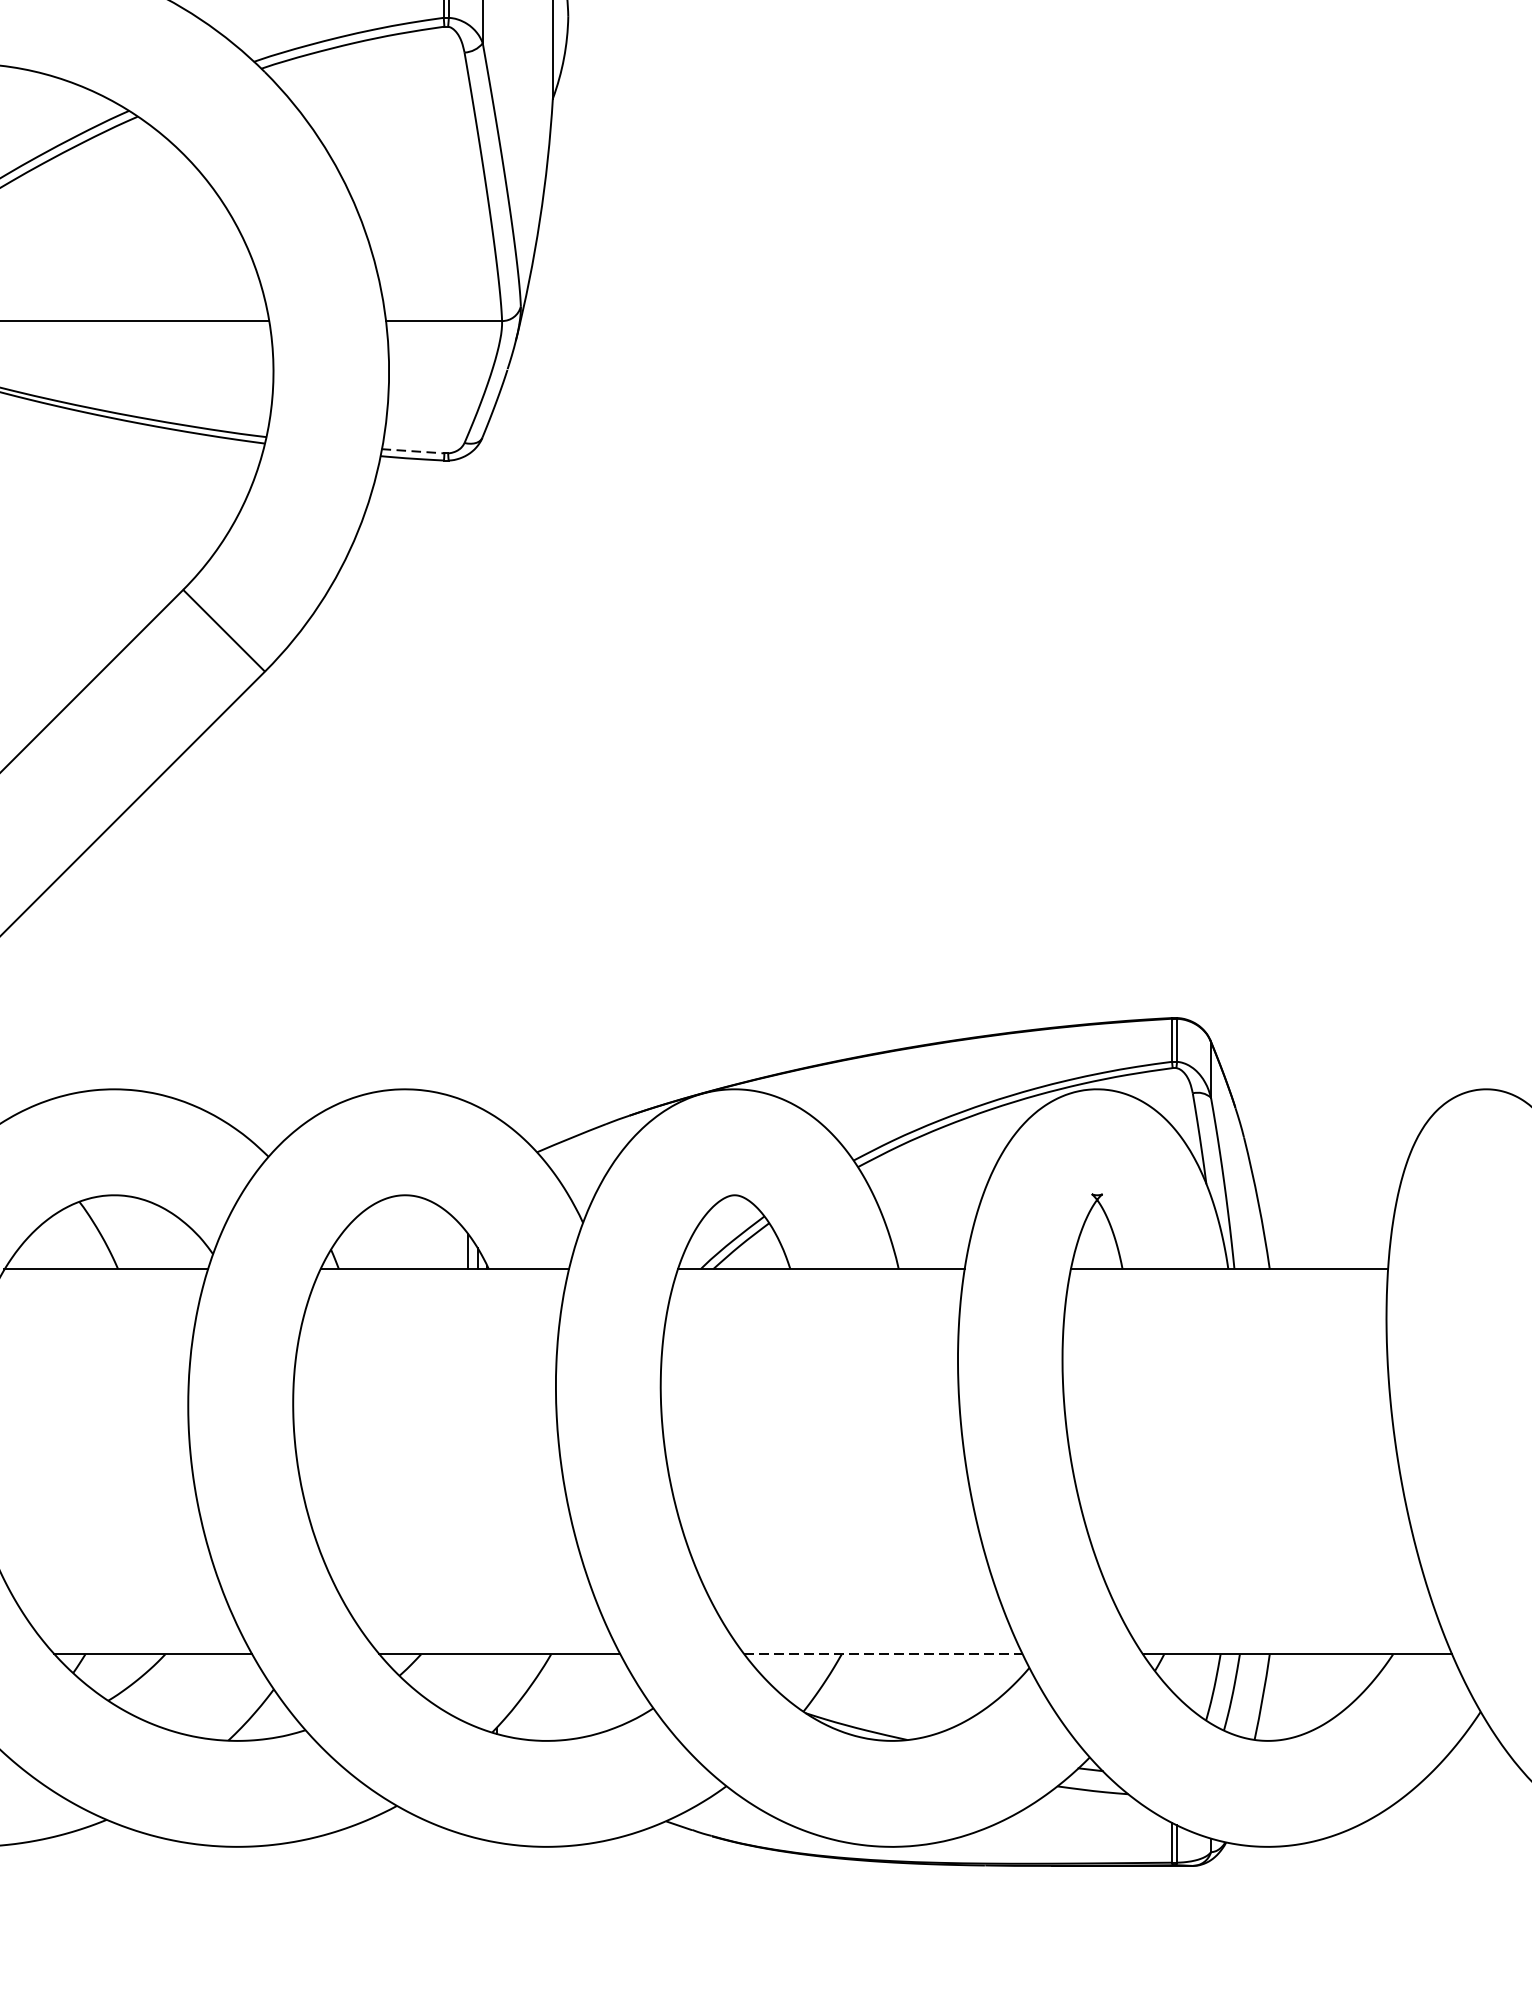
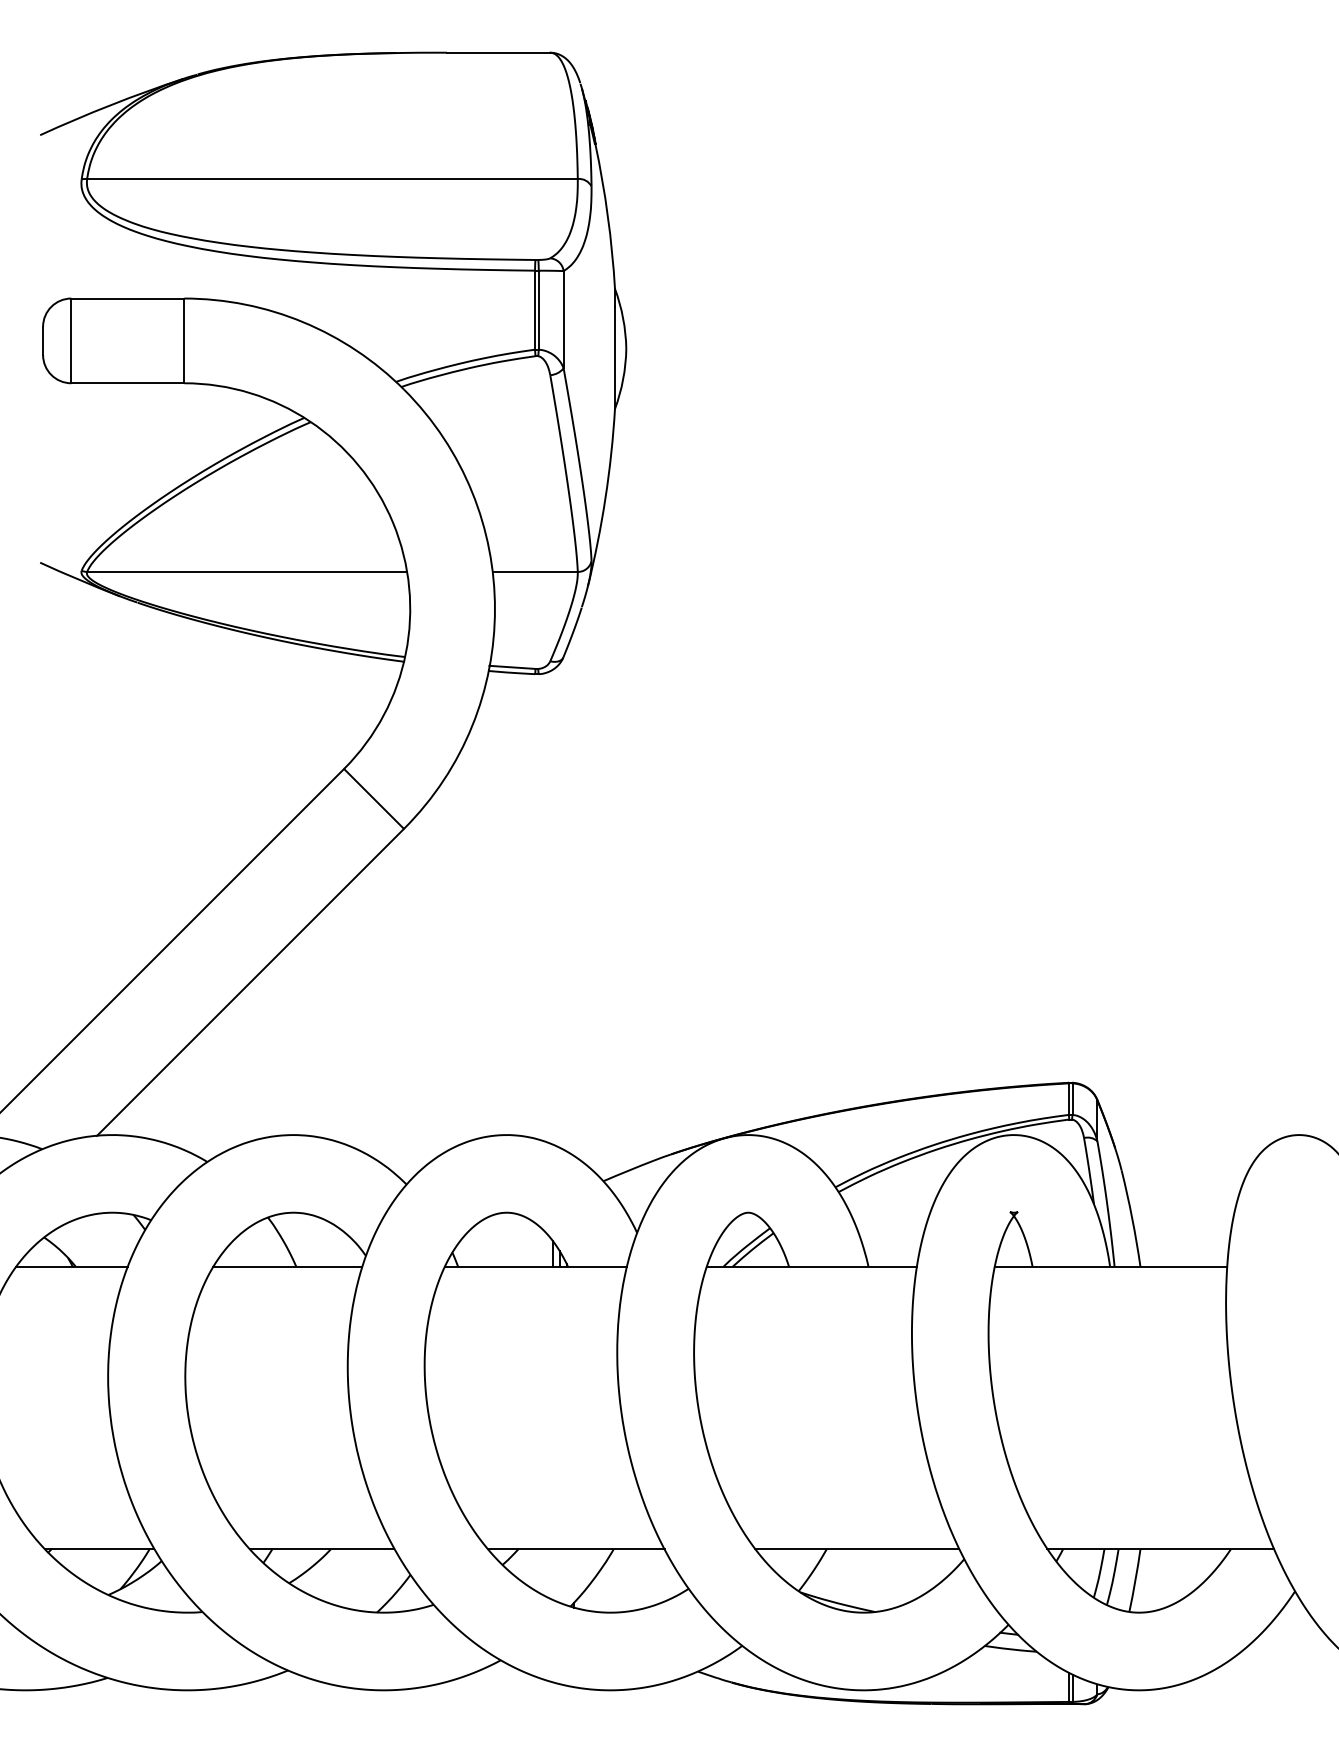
line: (413, 451) -> (512, 667), dashed -> solid
line: (883, 1654) -> (857, 1549), dashed -> solid

